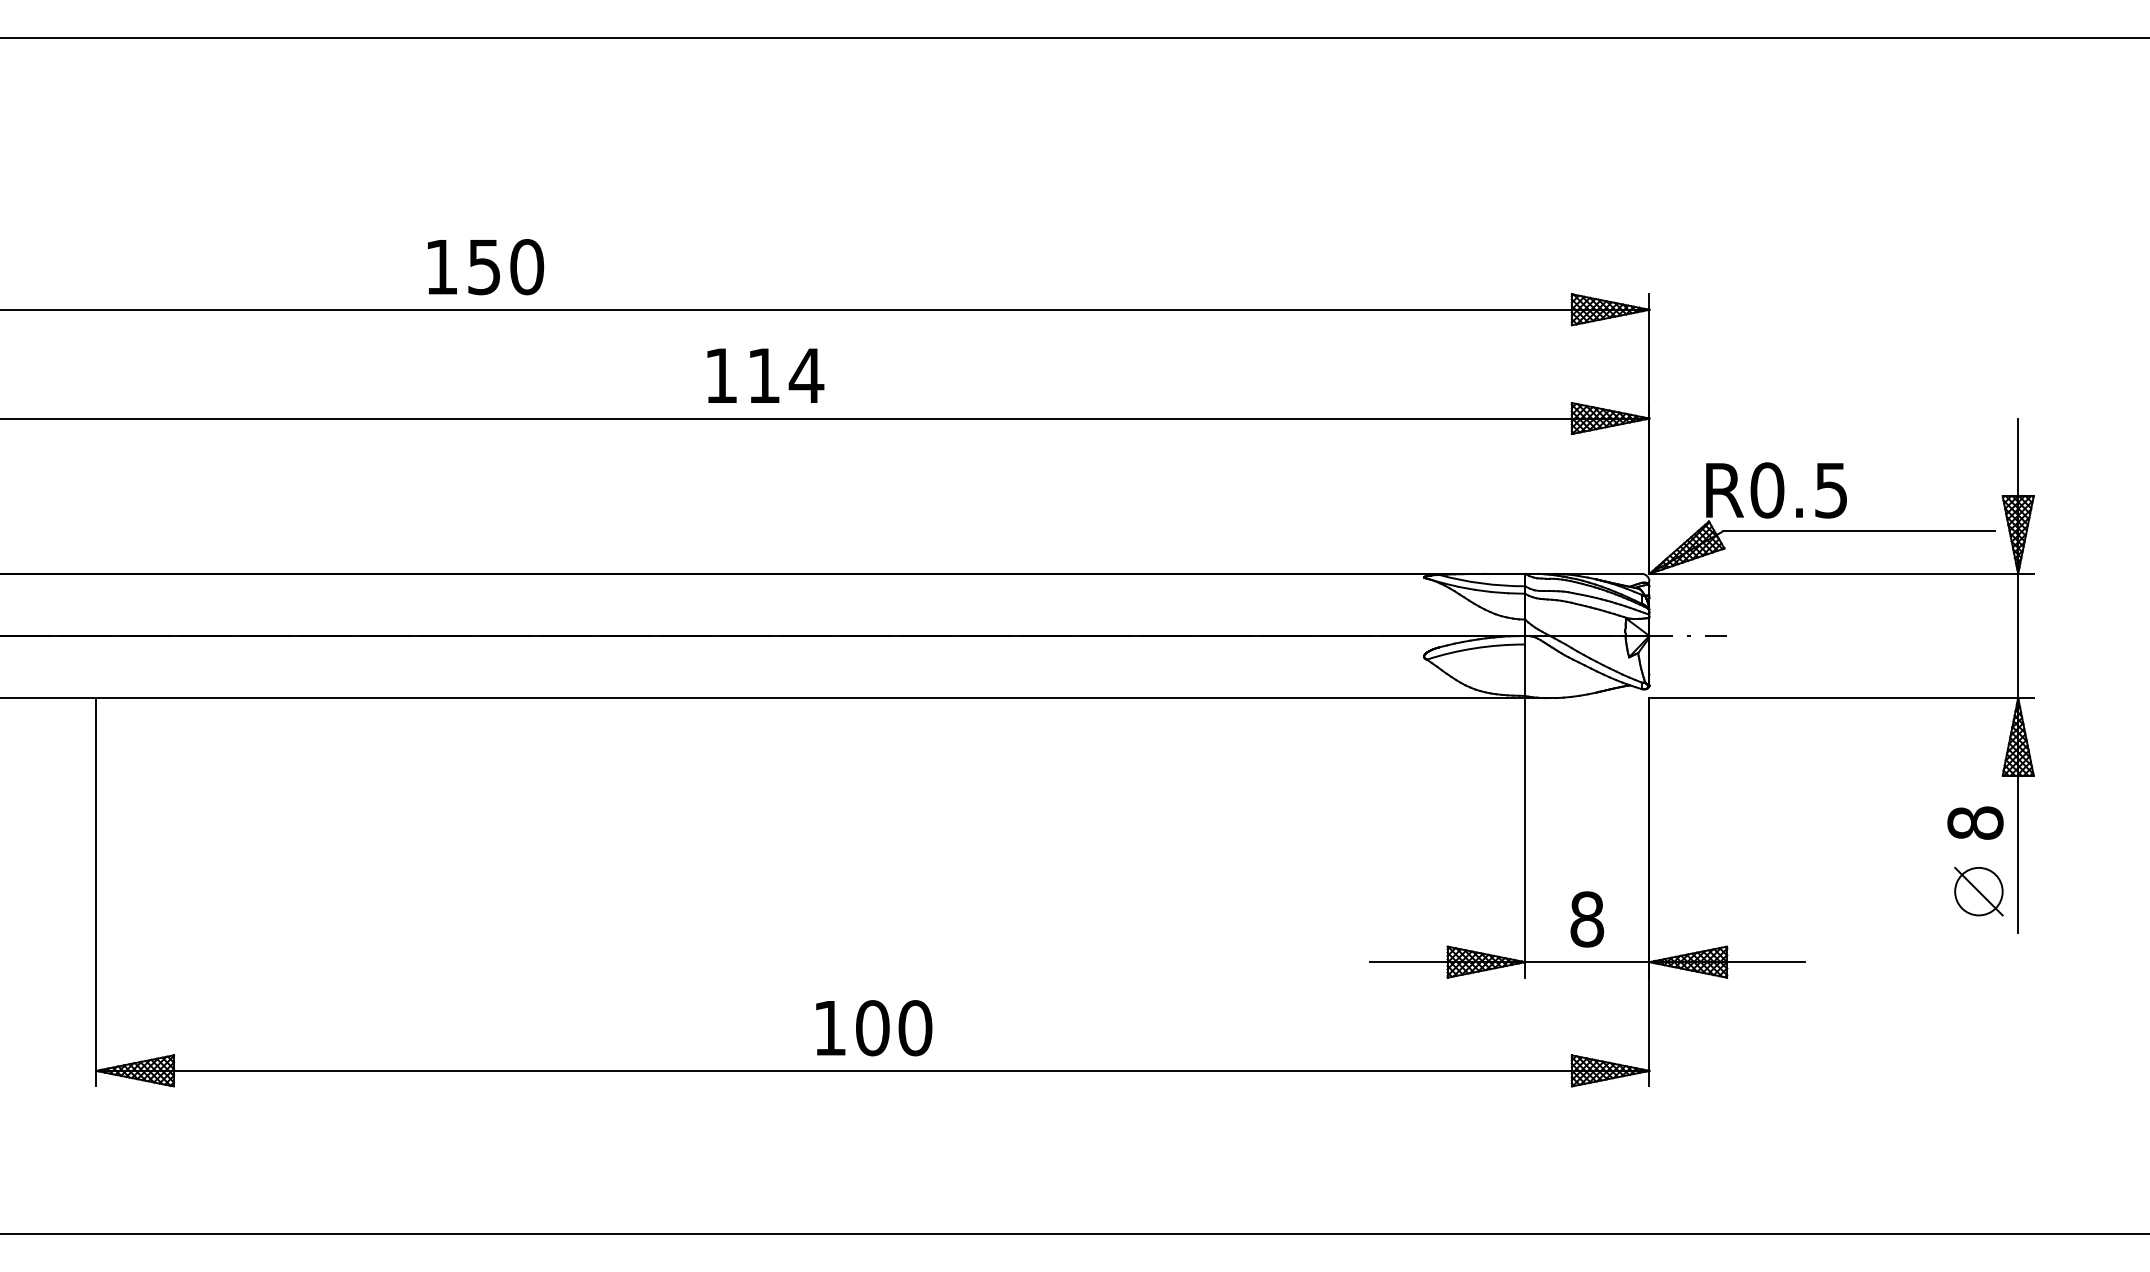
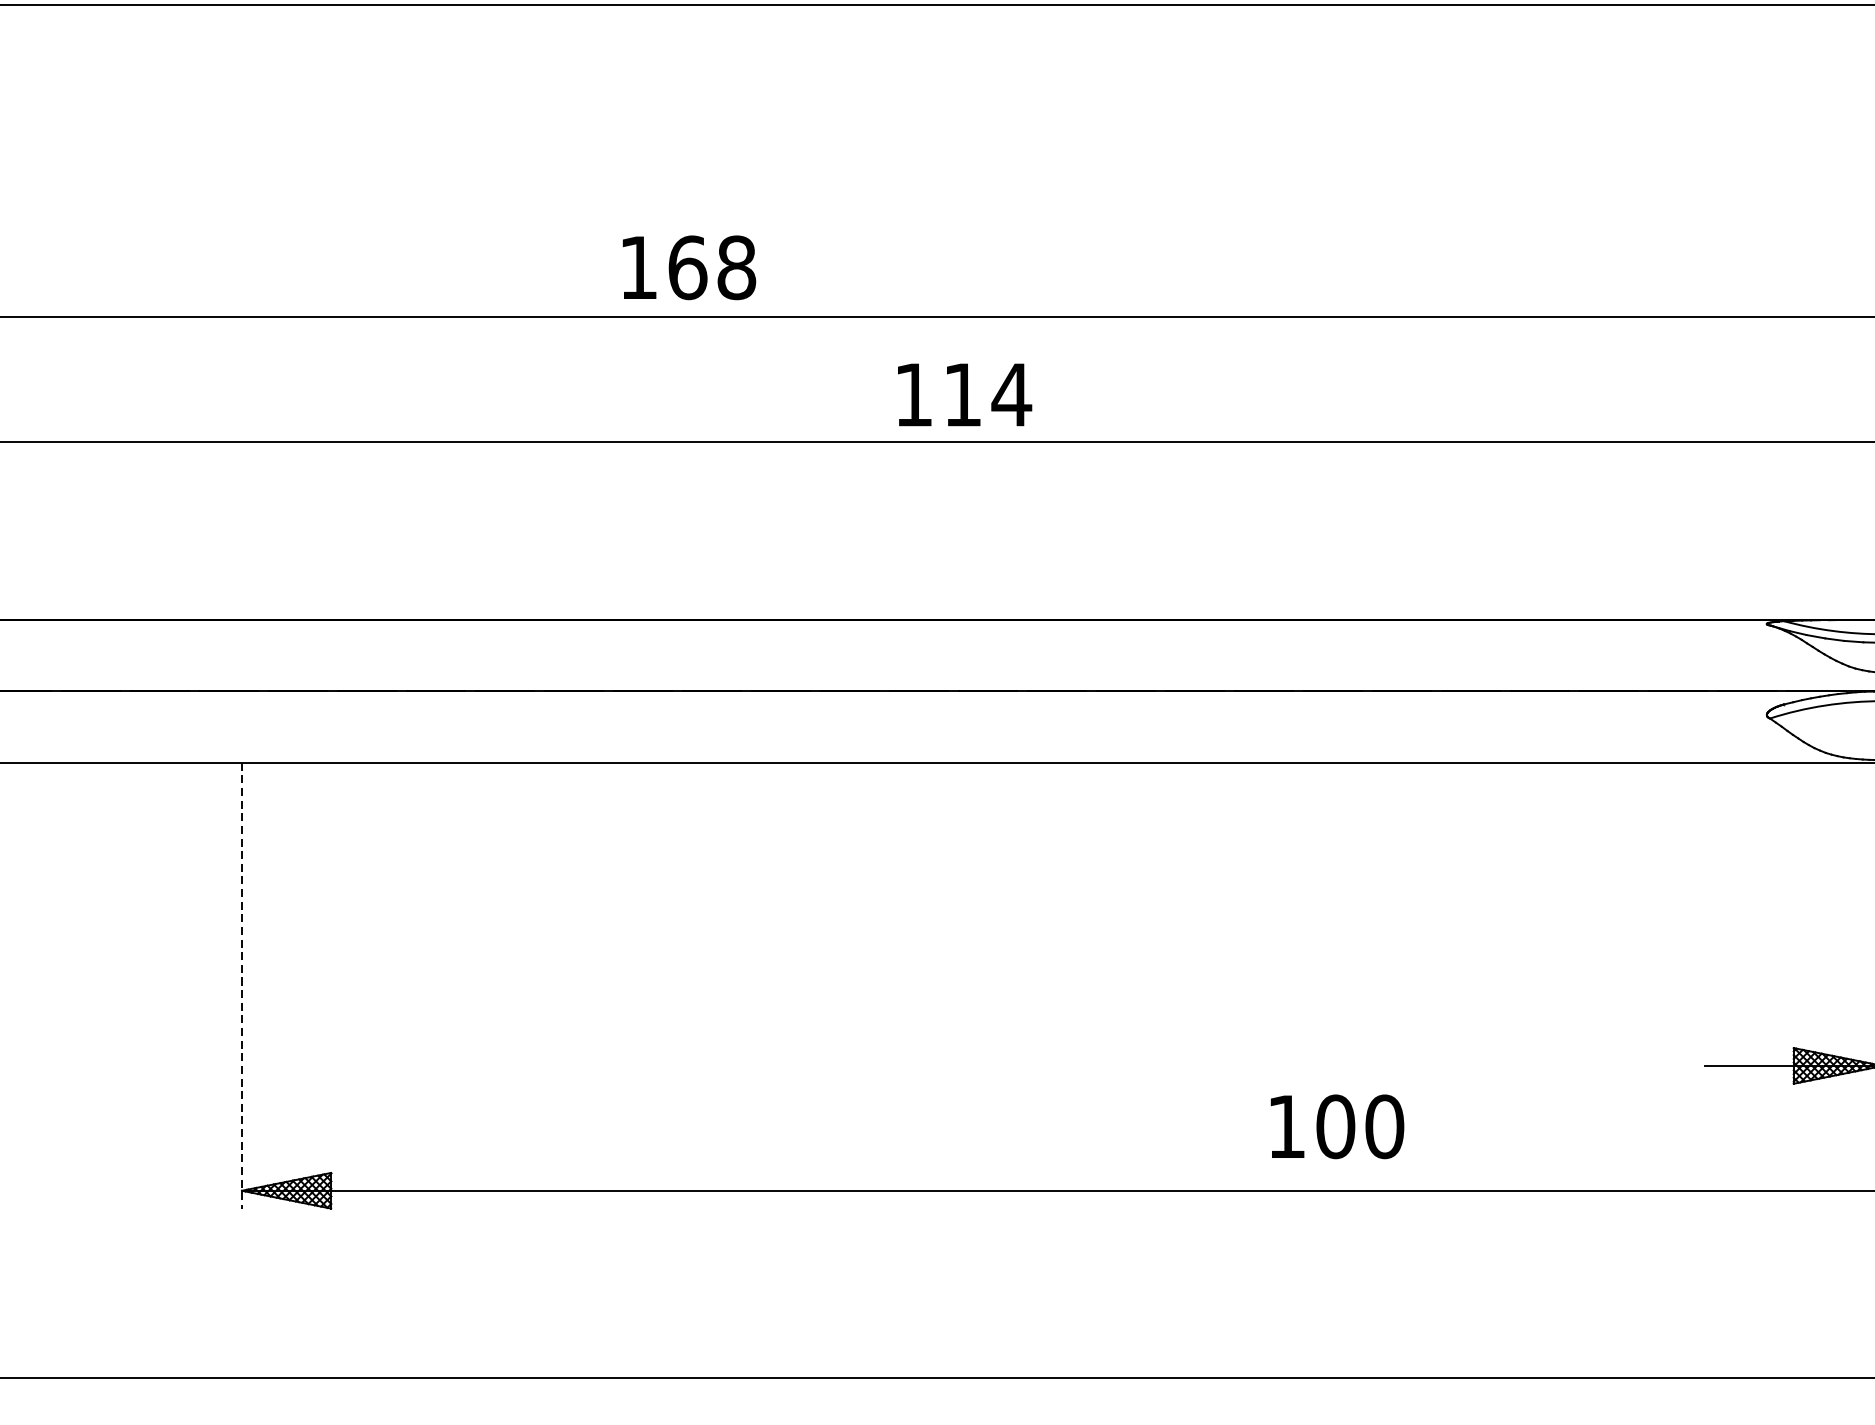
text: (506, 267) -> (713, 268), 150 -> 168
text: (765, 375) -> (964, 394), moved
line: (96, 892) -> (242, 985), solid -> dashed
text: (874, 1028) -> (1337, 1127), moved

